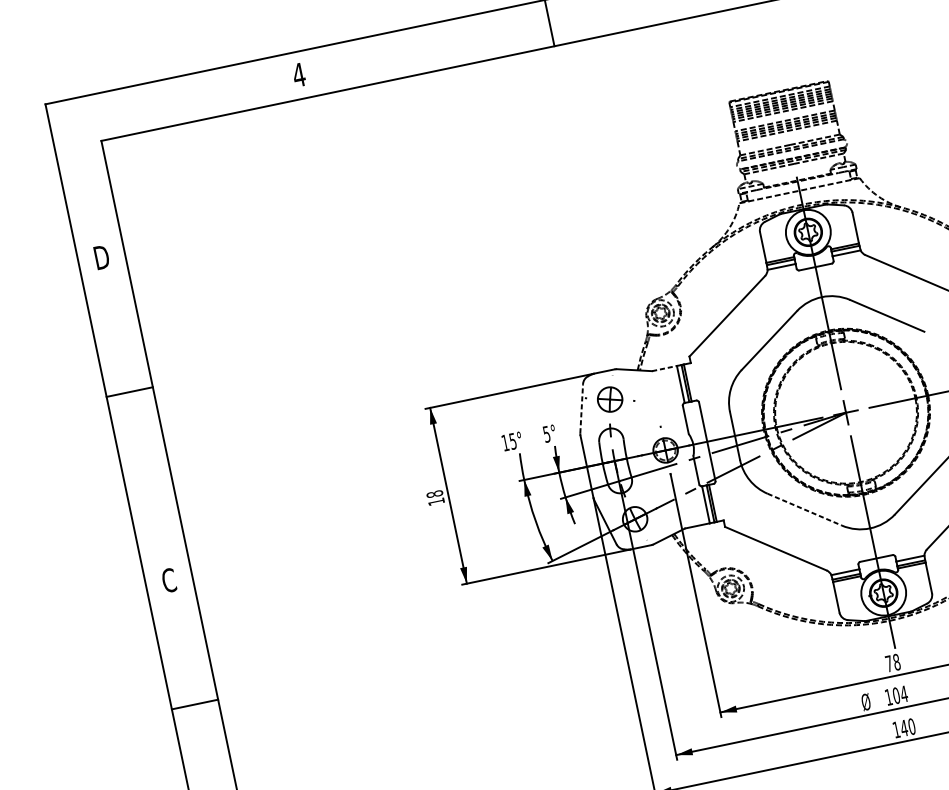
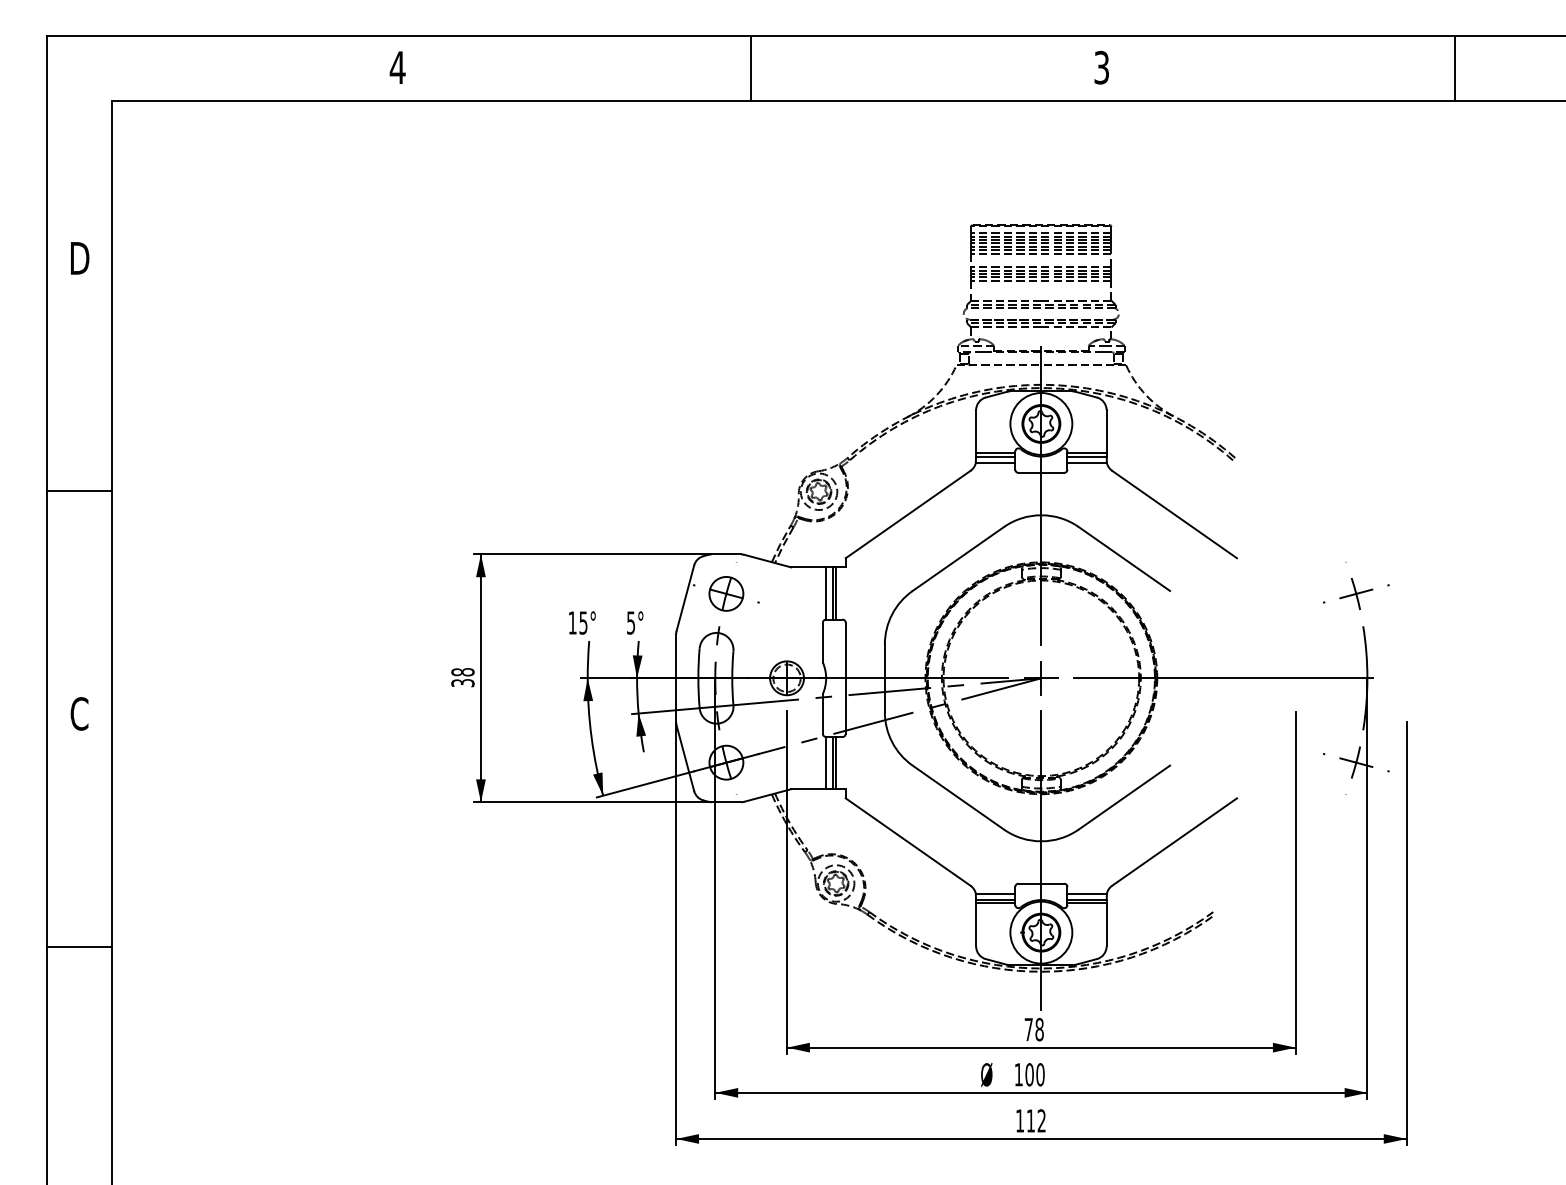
line: (665, 368) -> (809, 567), dashed -> solid
line: (129, 392) -> (79, 491), moved
line: (581, 408) -> (685, 598), dashed -> solid
text: (436, 502) -> (462, 683), 18 -> 38
line: (804, 509) -> (958, 797), dashed -> solid
text: (904, 693) -> (1040, 1074), 104 -> 100
line: (194, 704) -> (79, 946), moved
text: (908, 727) -> (1036, 1120), 140 -> 112

